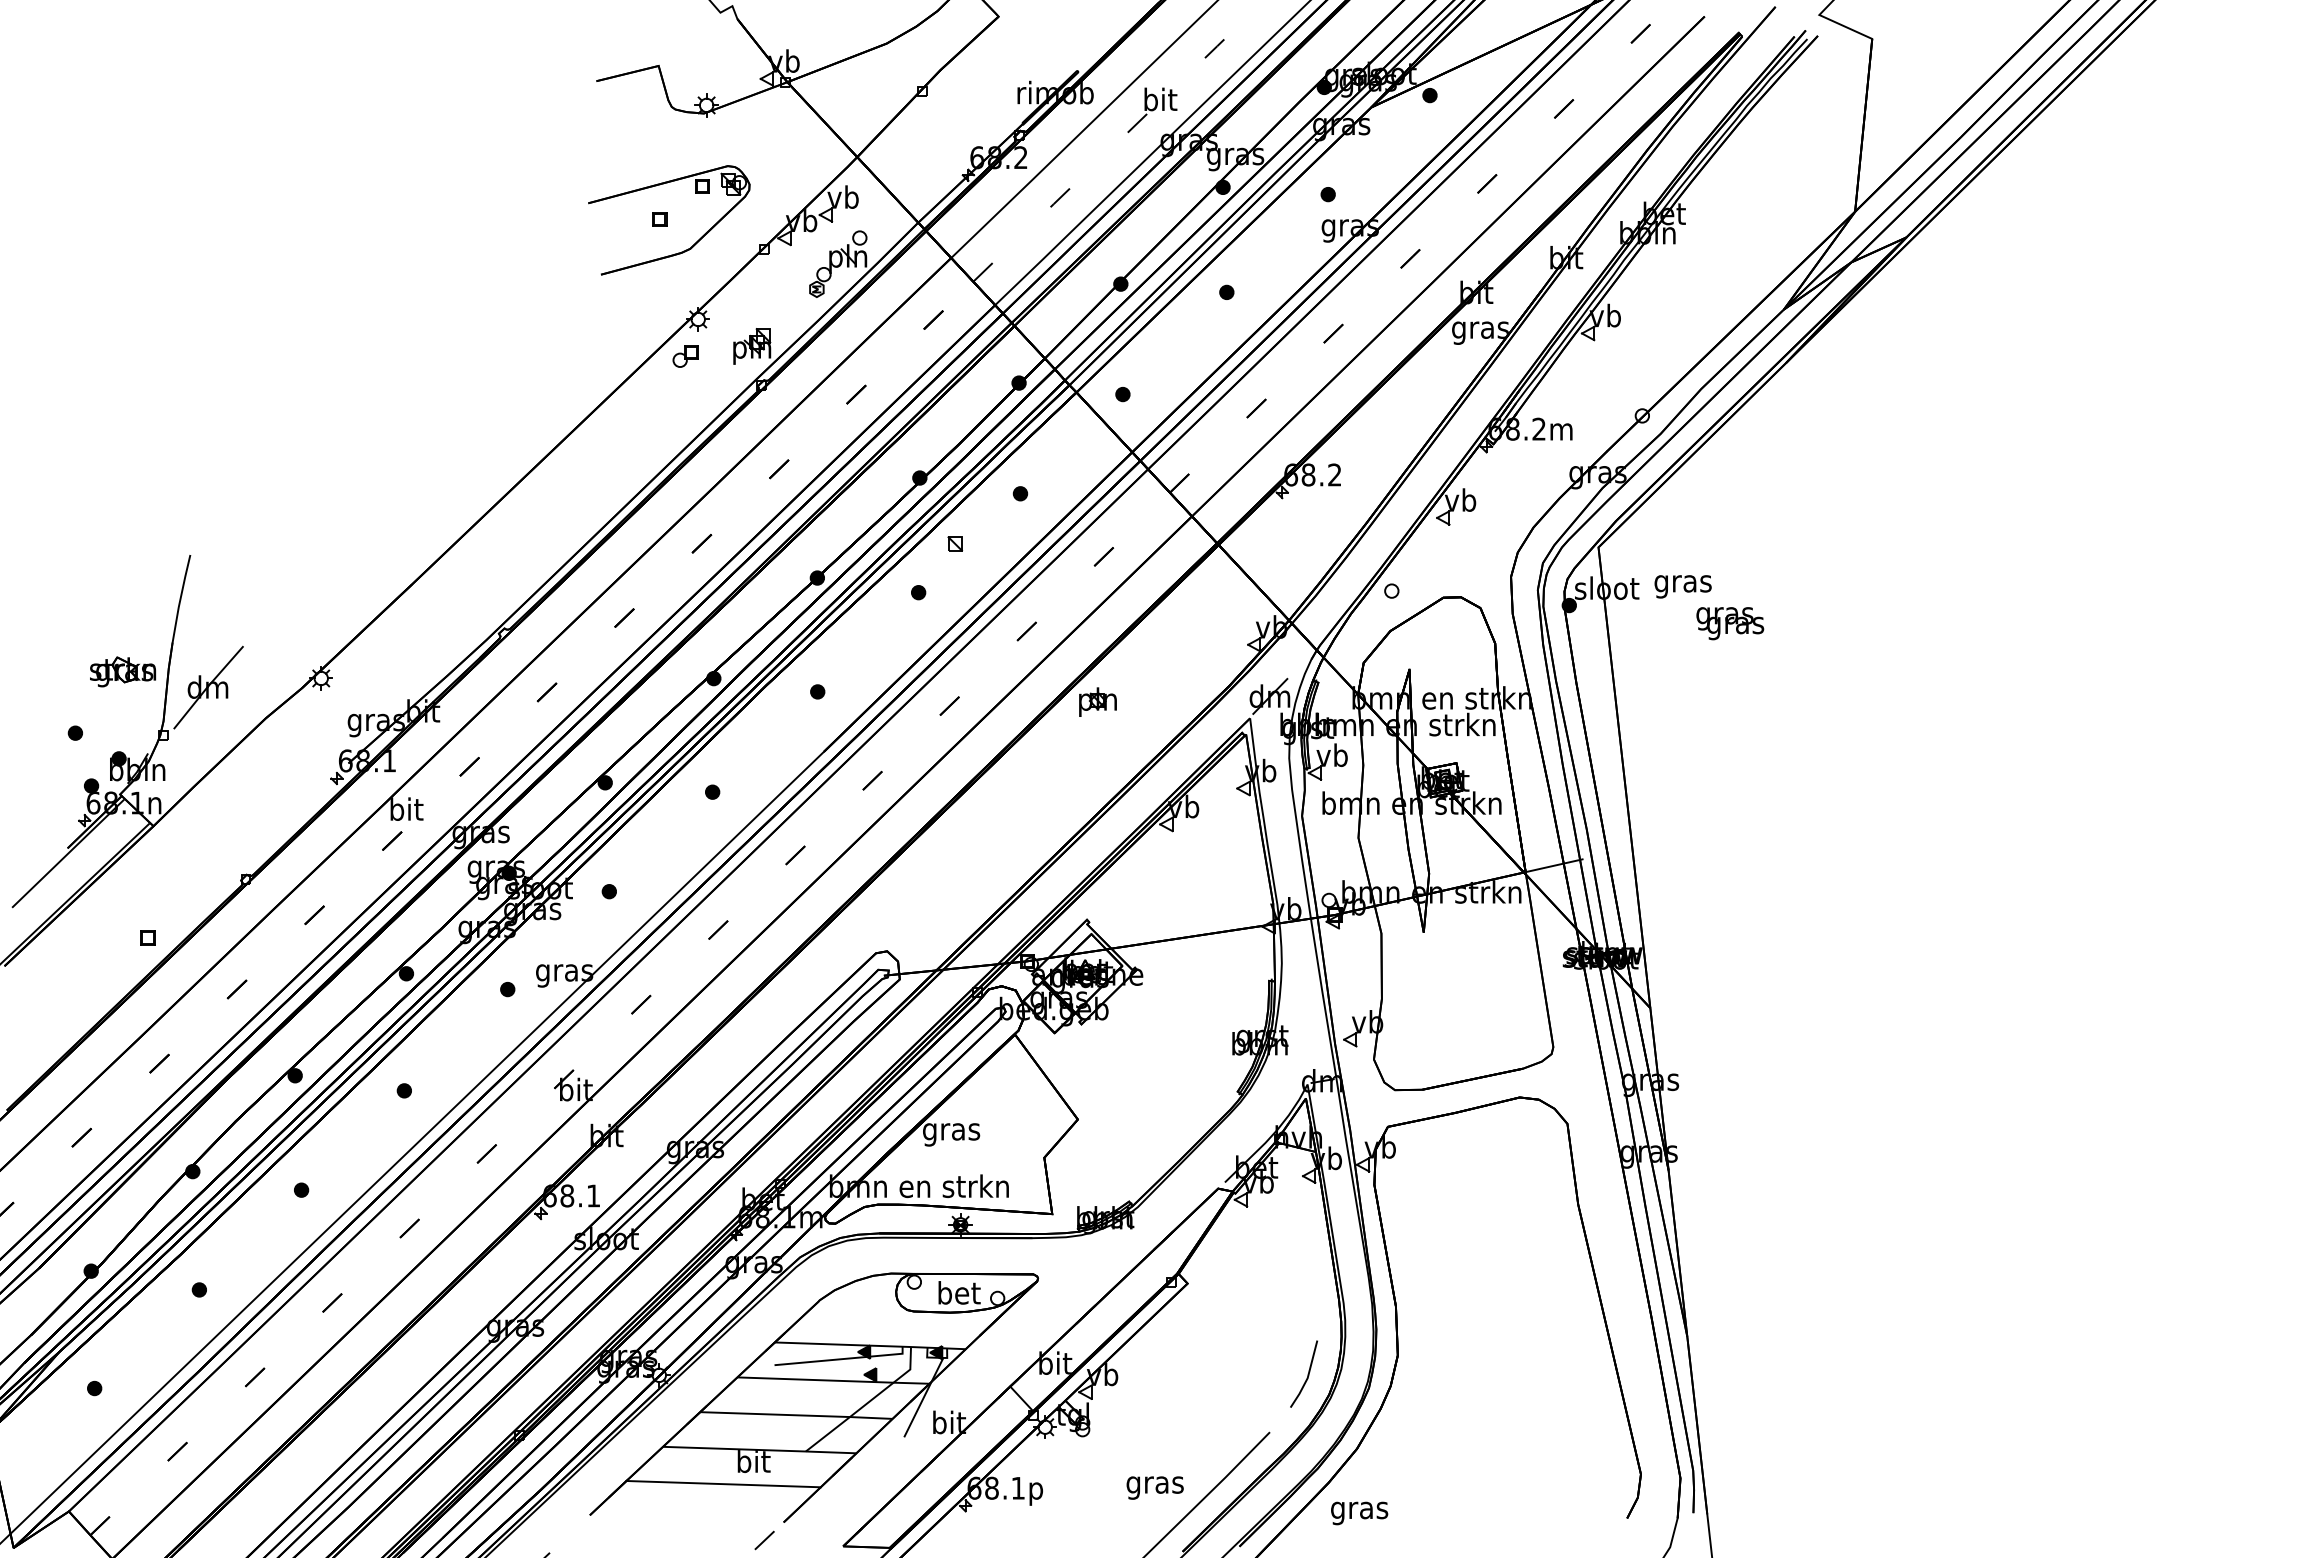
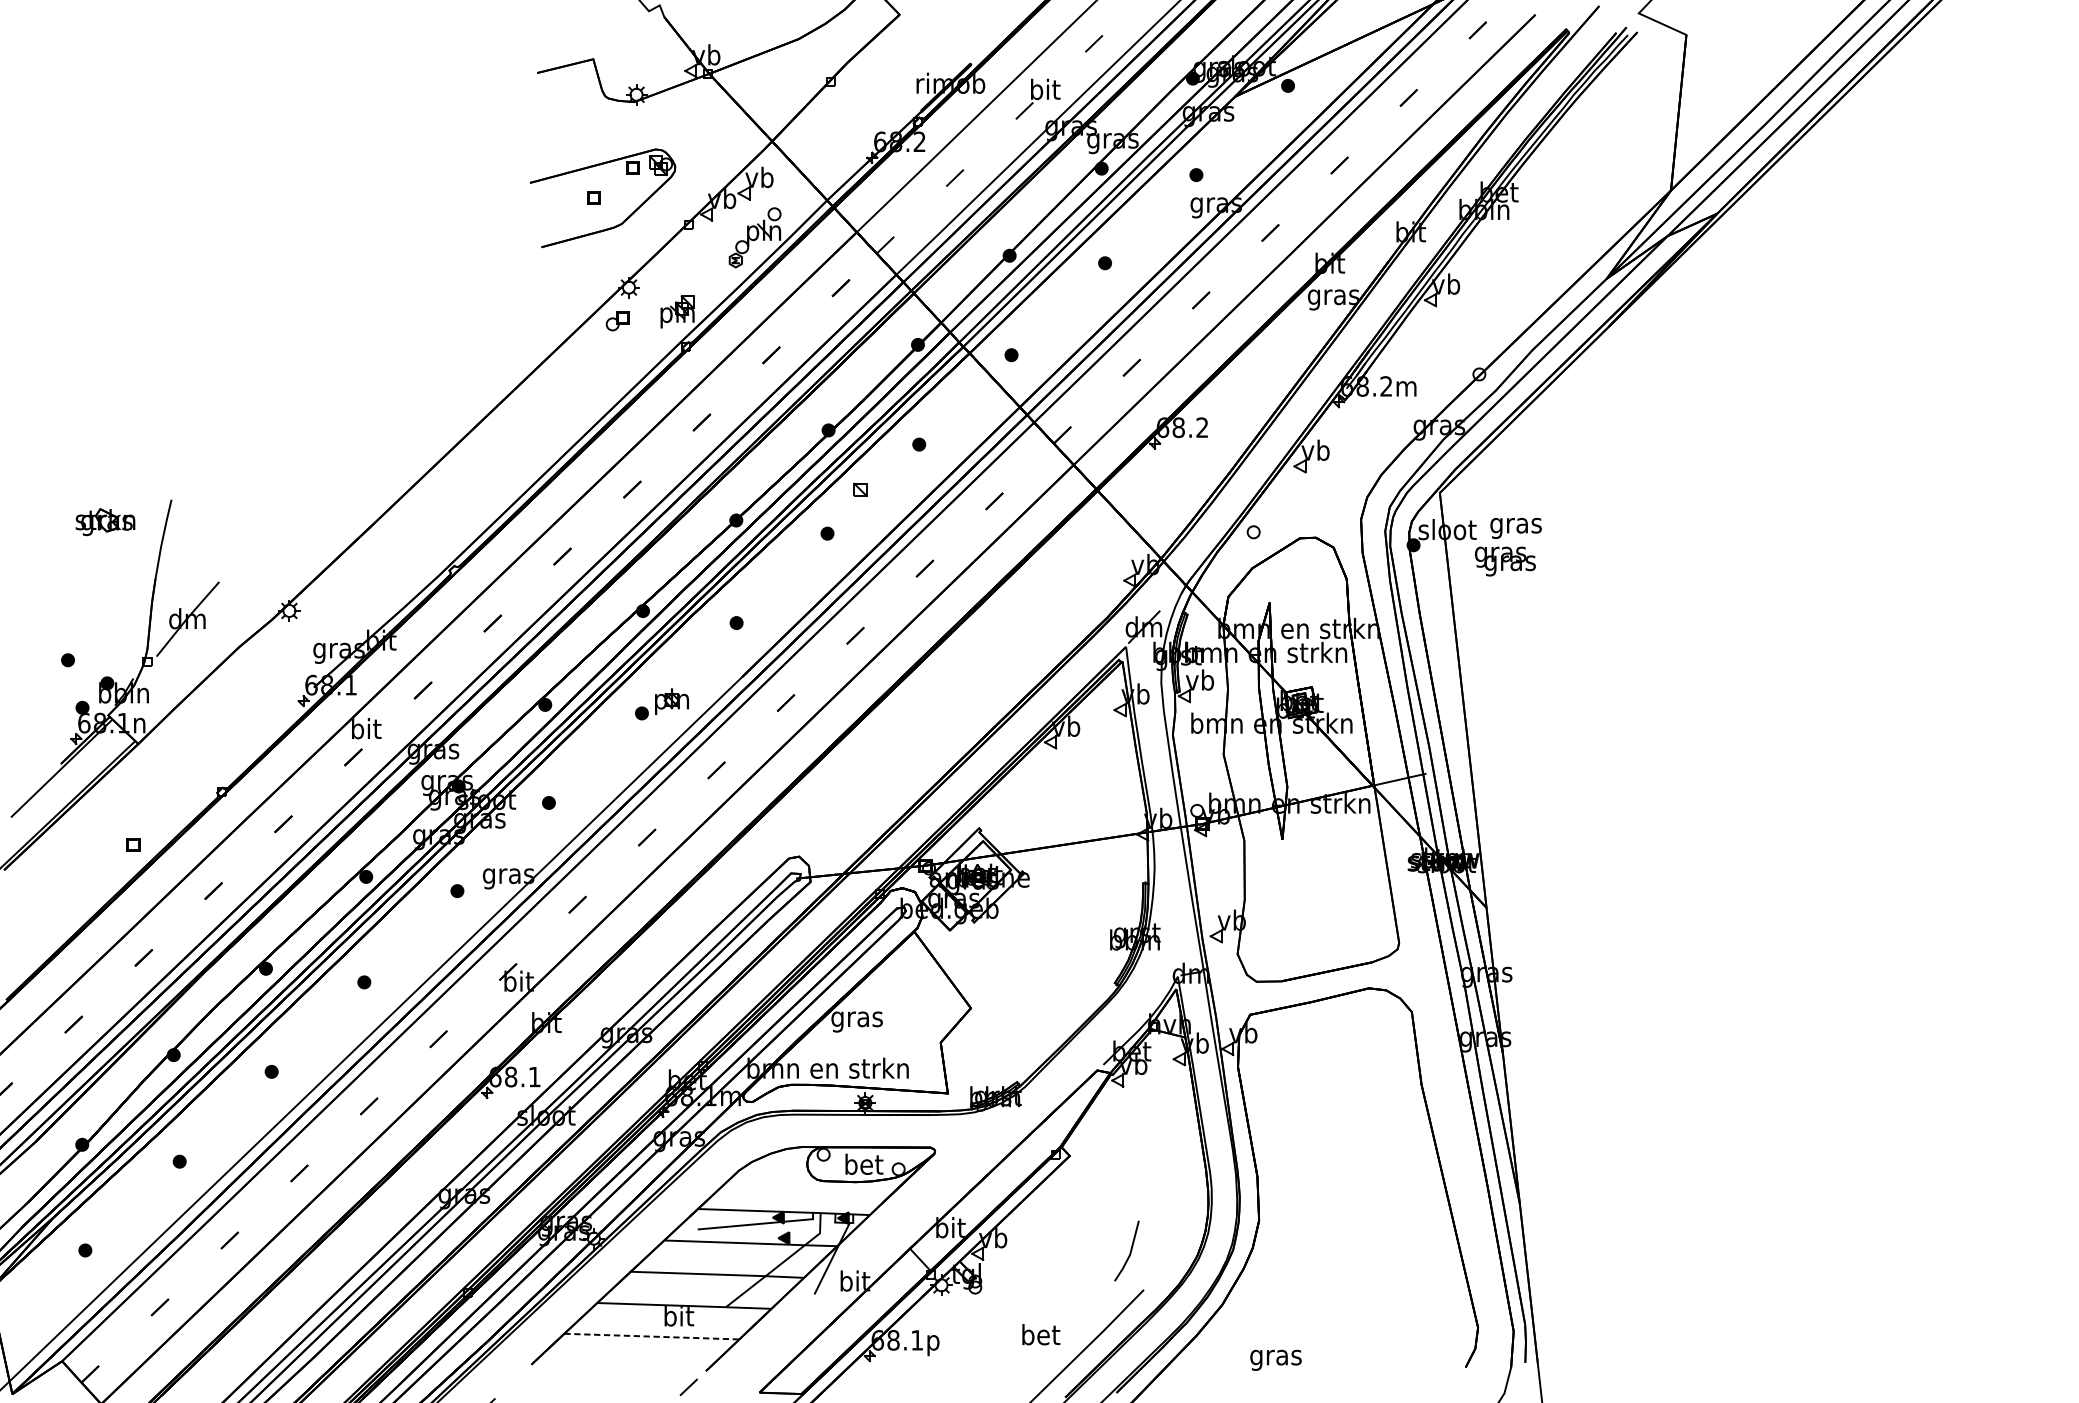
text: (1730, 623) -> (1505, 561), moved
part: (122, 671) -> (105, 521), moved
part: (1097, 701) -> (671, 701), moved
line: (1307, 1374) -> (1130, 1251), moved
line: (724, 1484) -> (652, 1336), solid -> dashed
text: (1154, 1484) -> (1039, 1336), gras -> bet
text: (1359, 1513) -> (1275, 1360), moved

